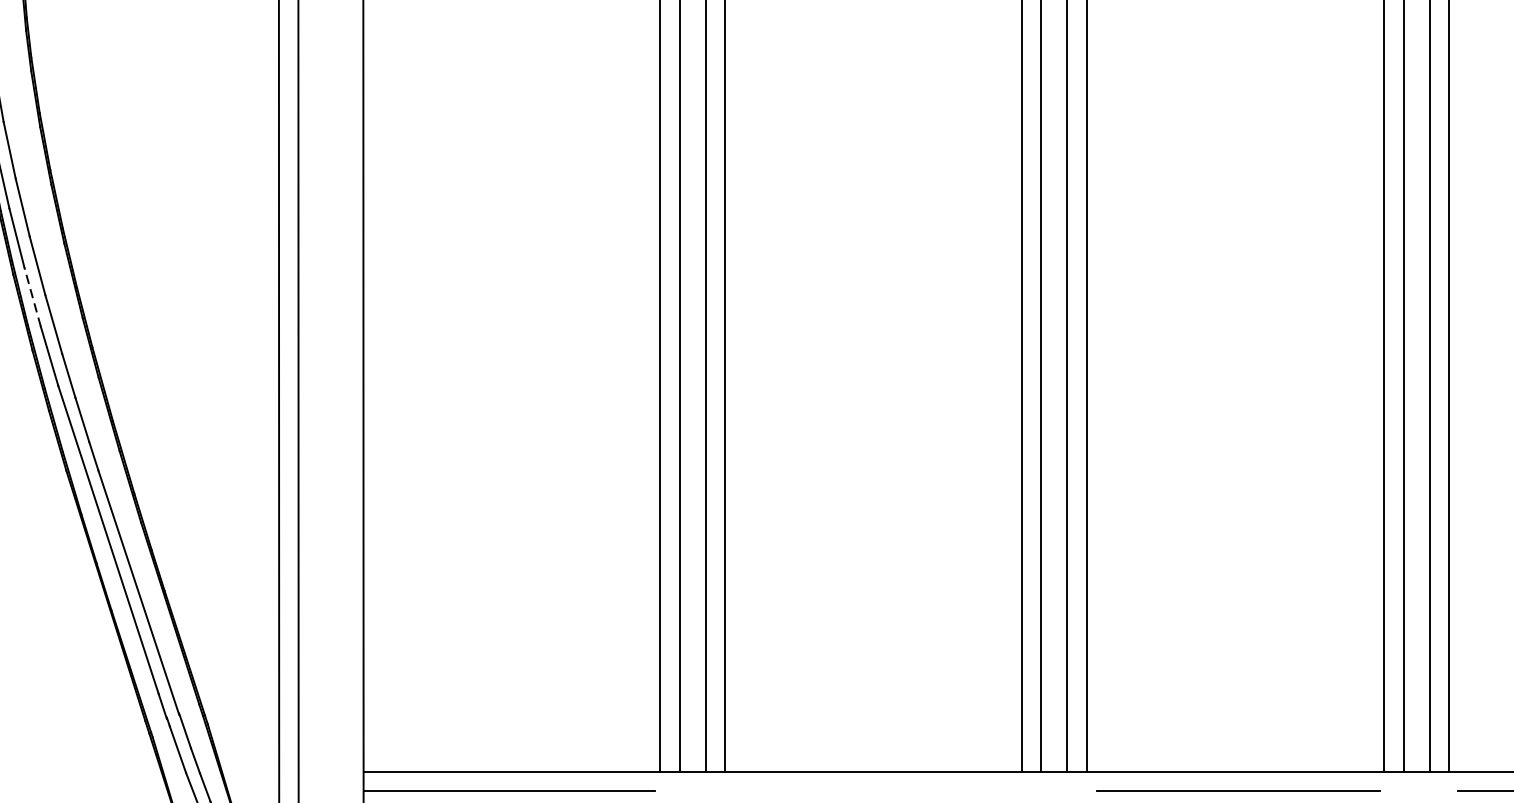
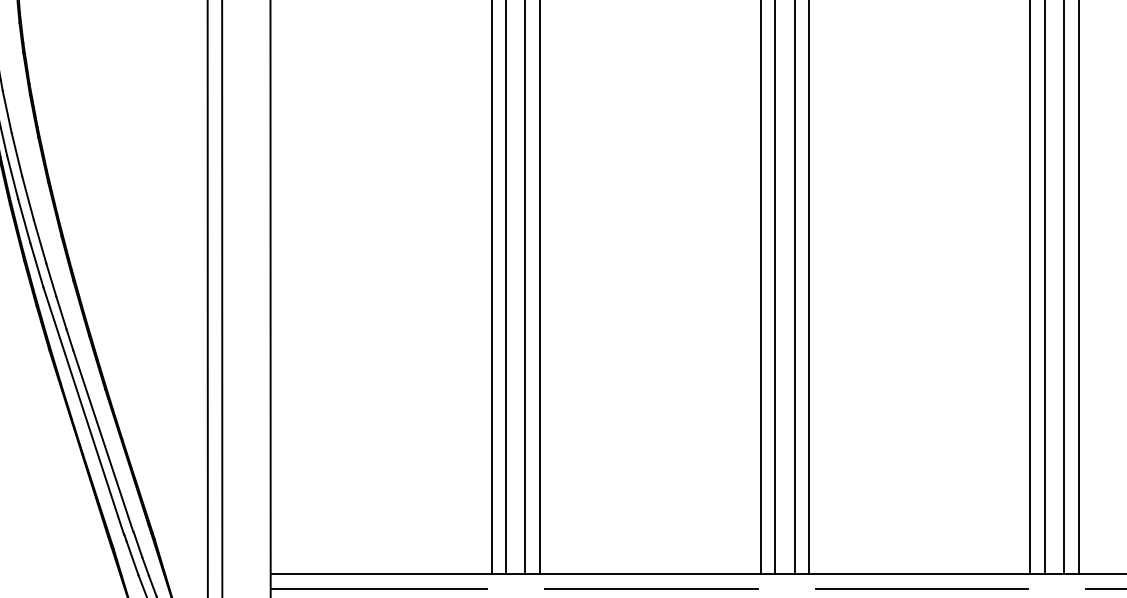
line: (32, 297) -> (24, 221), dashed -> solid
line: (875, 790) -> (651, 588), added

